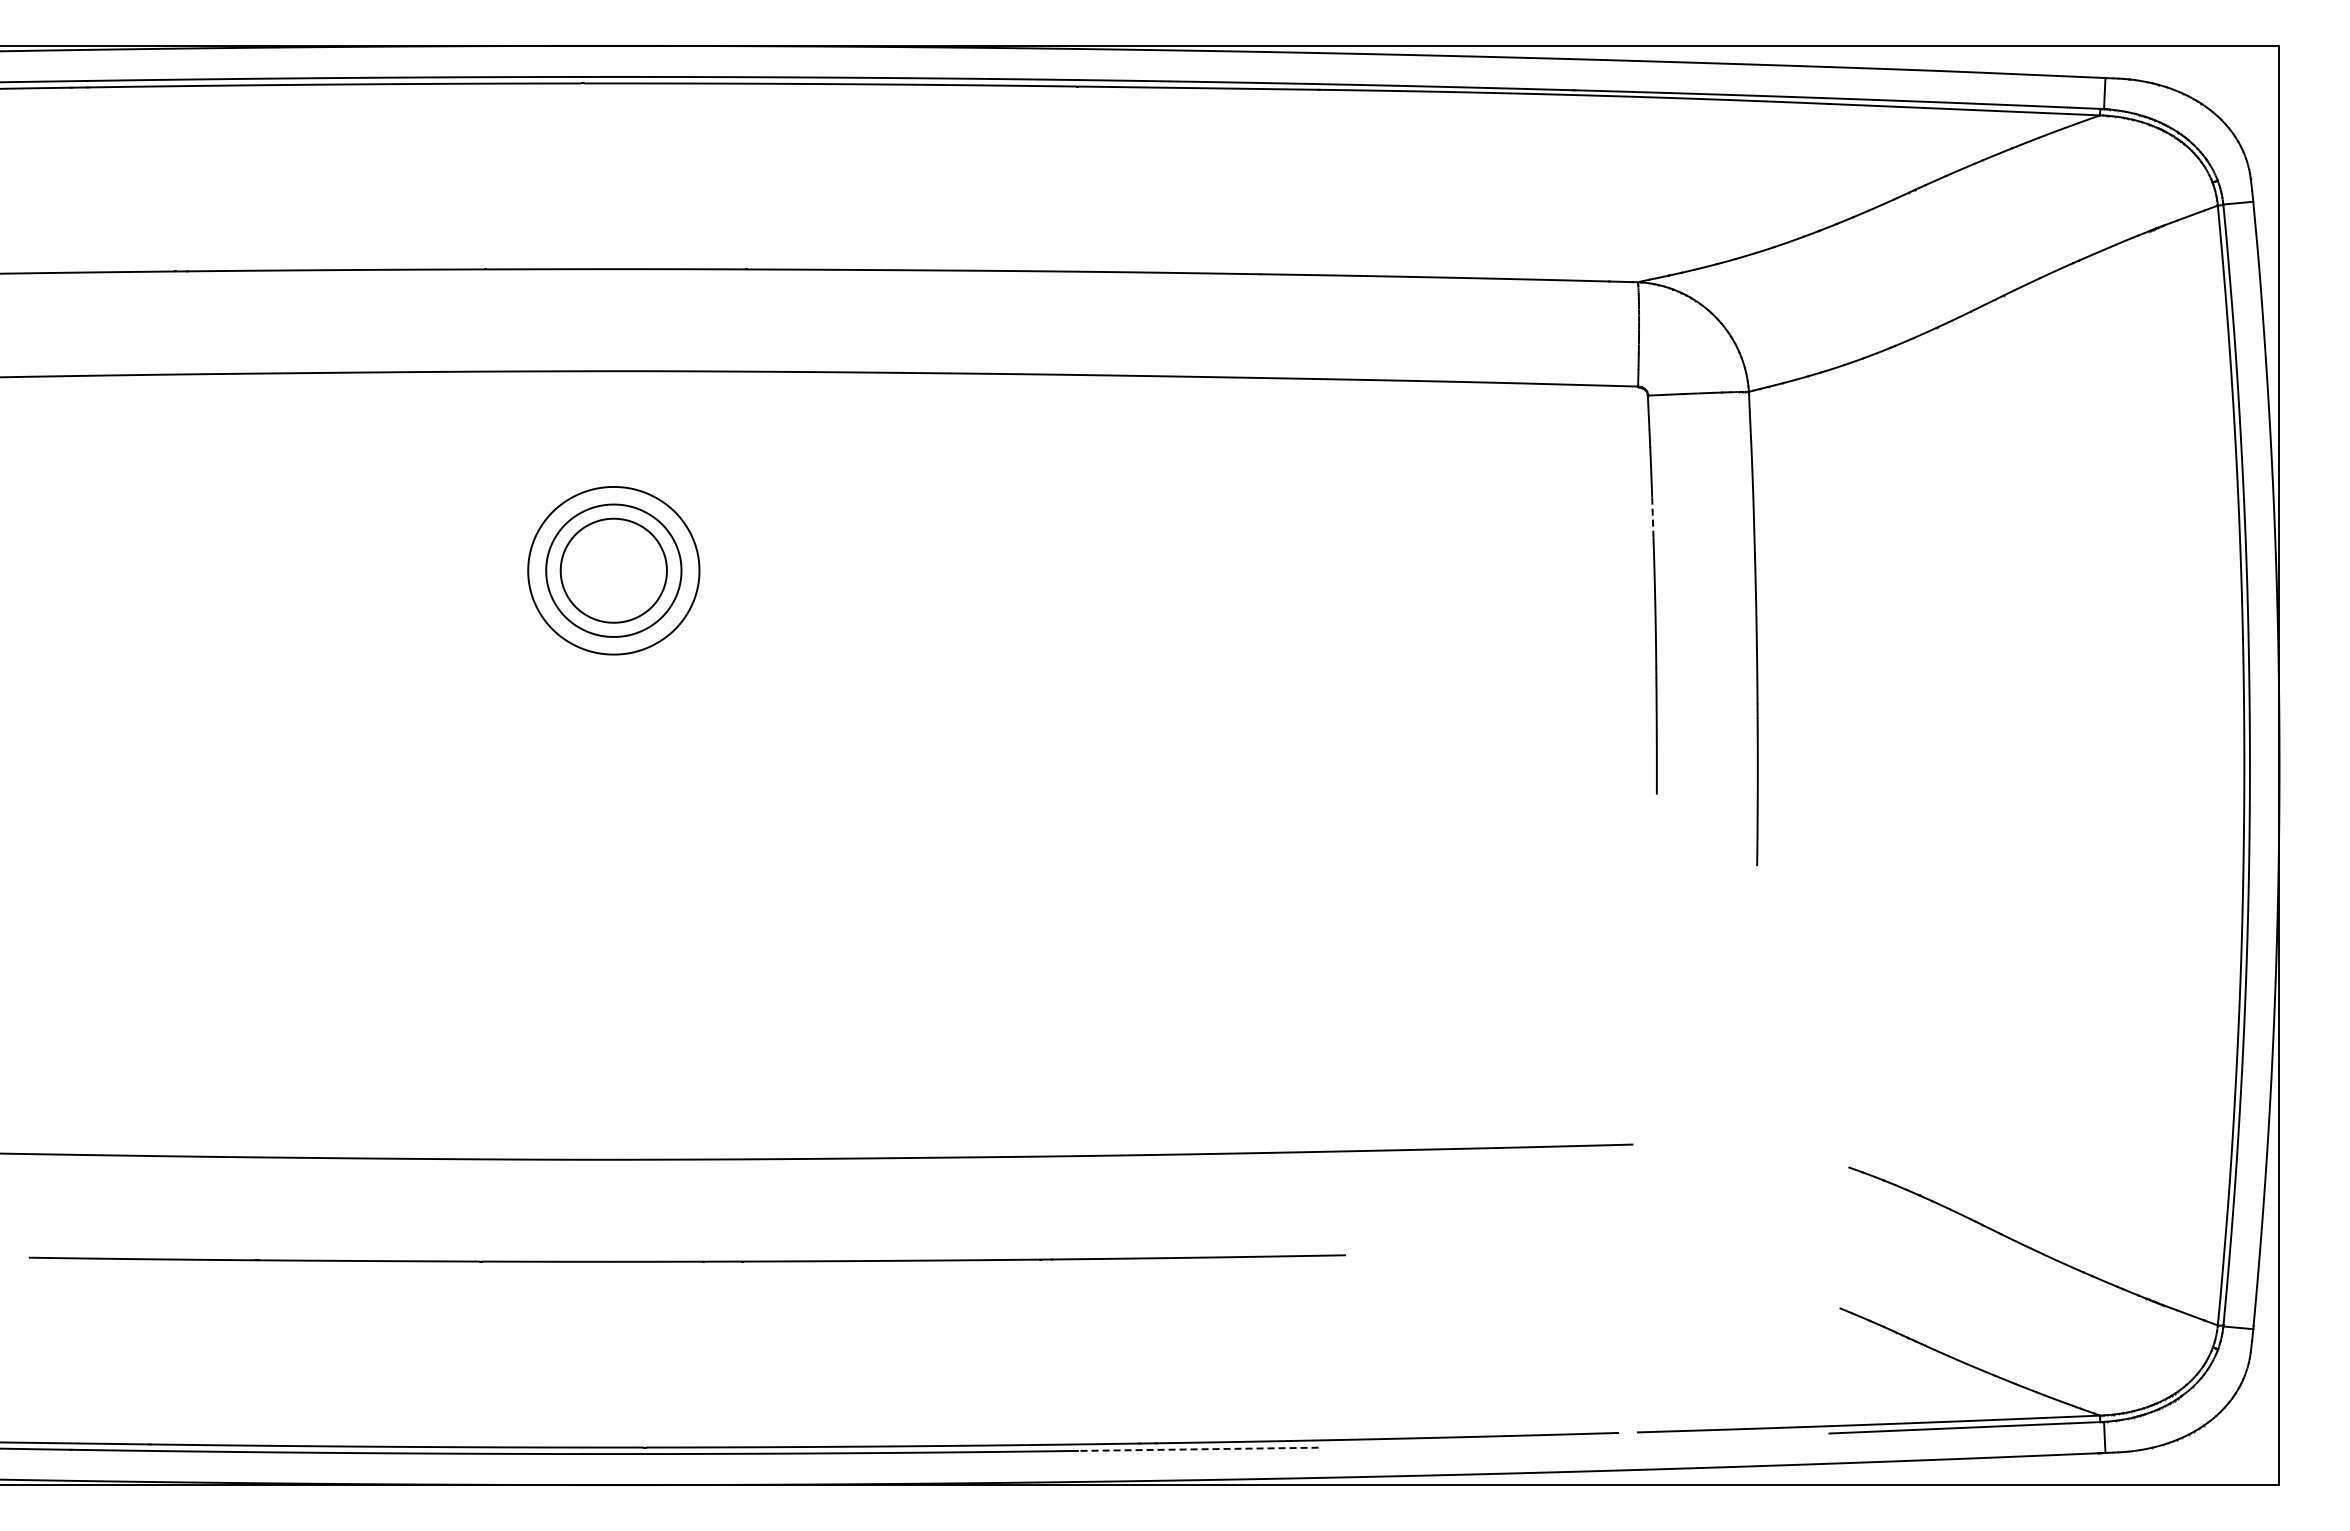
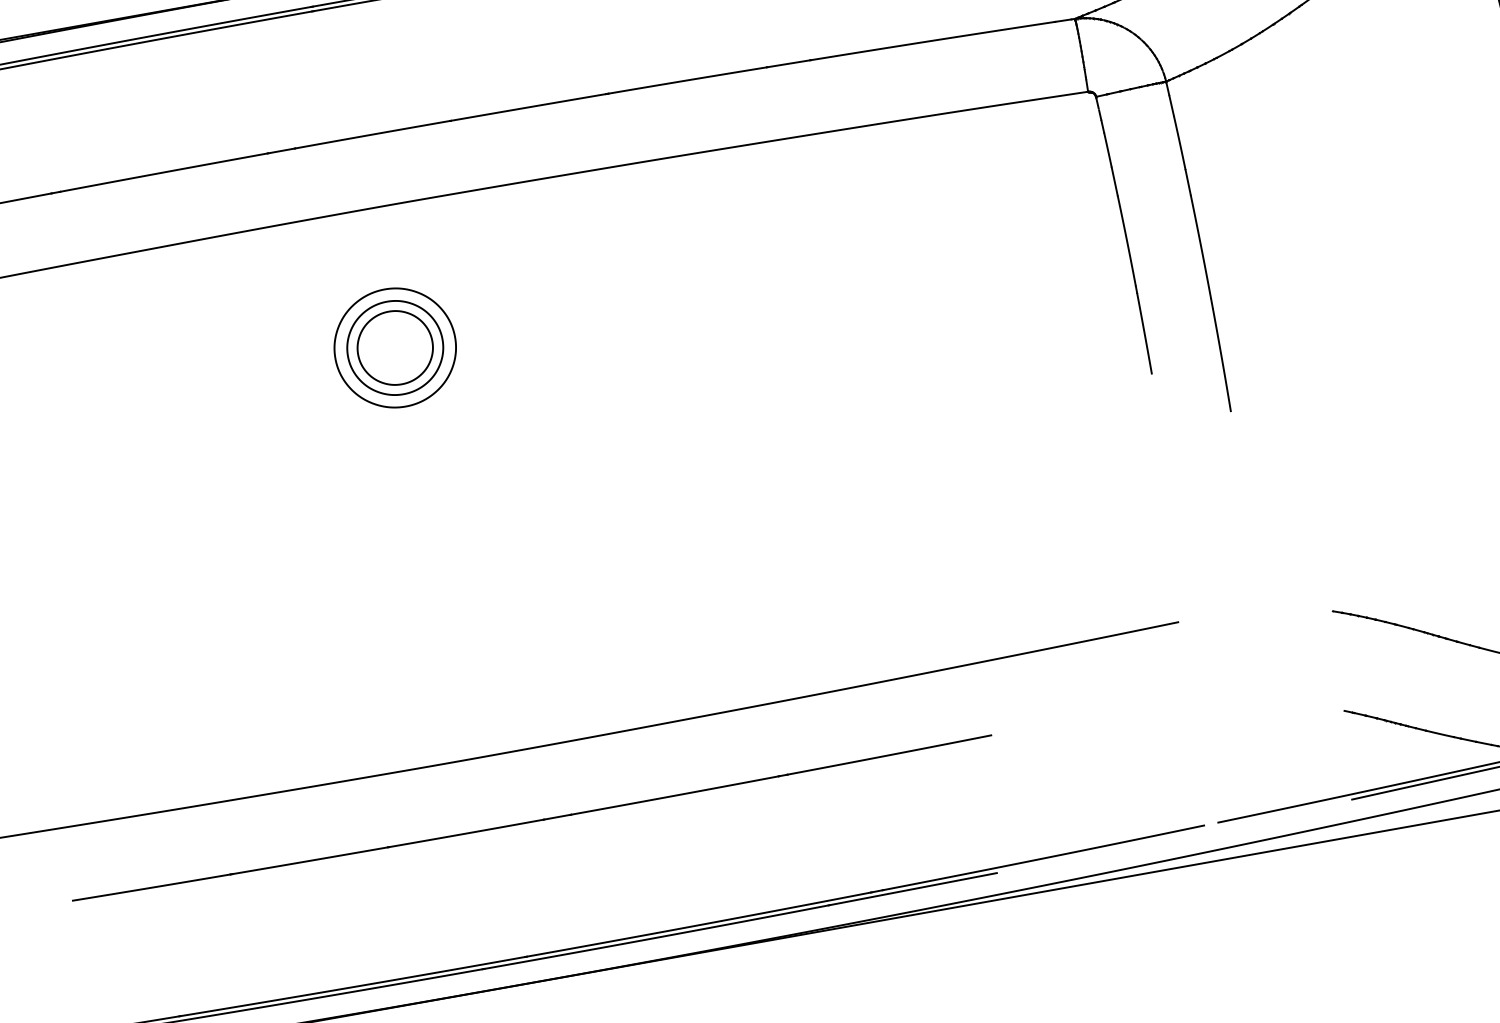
line: (1652, 517) -> (1114, 181), dashed -> solid
line: (1198, 1449) -> (913, 889), dashed -> solid

